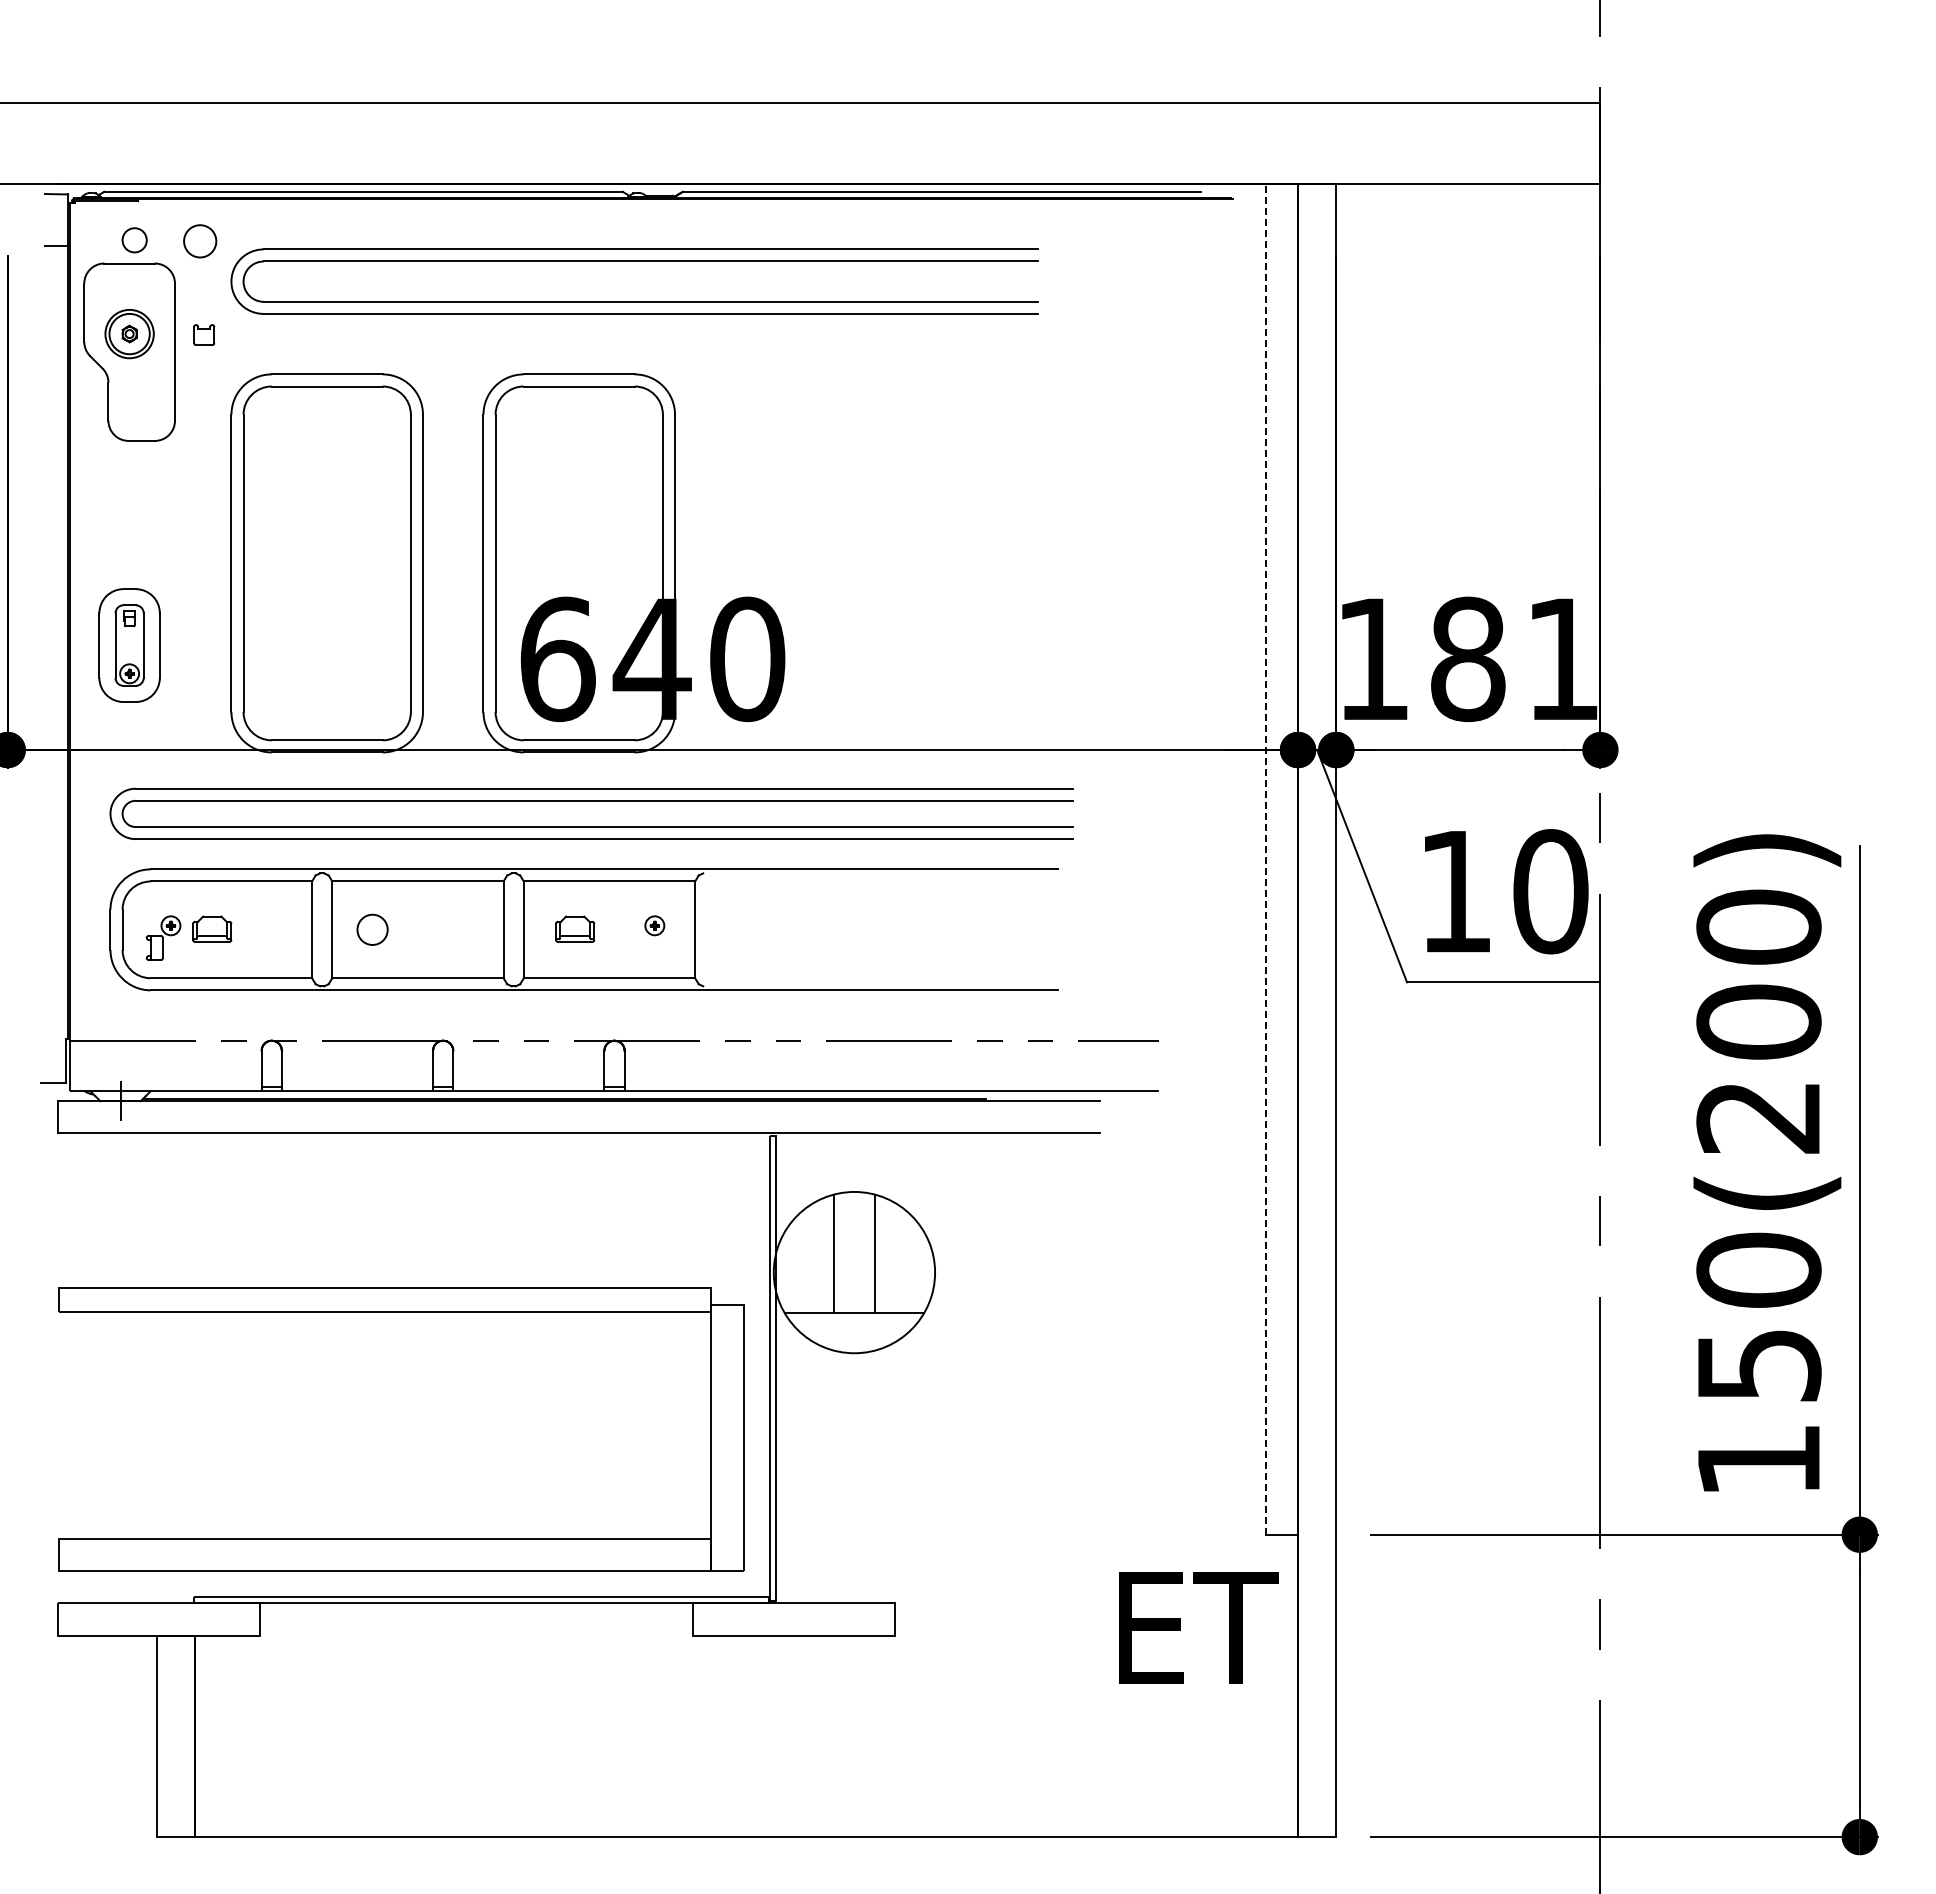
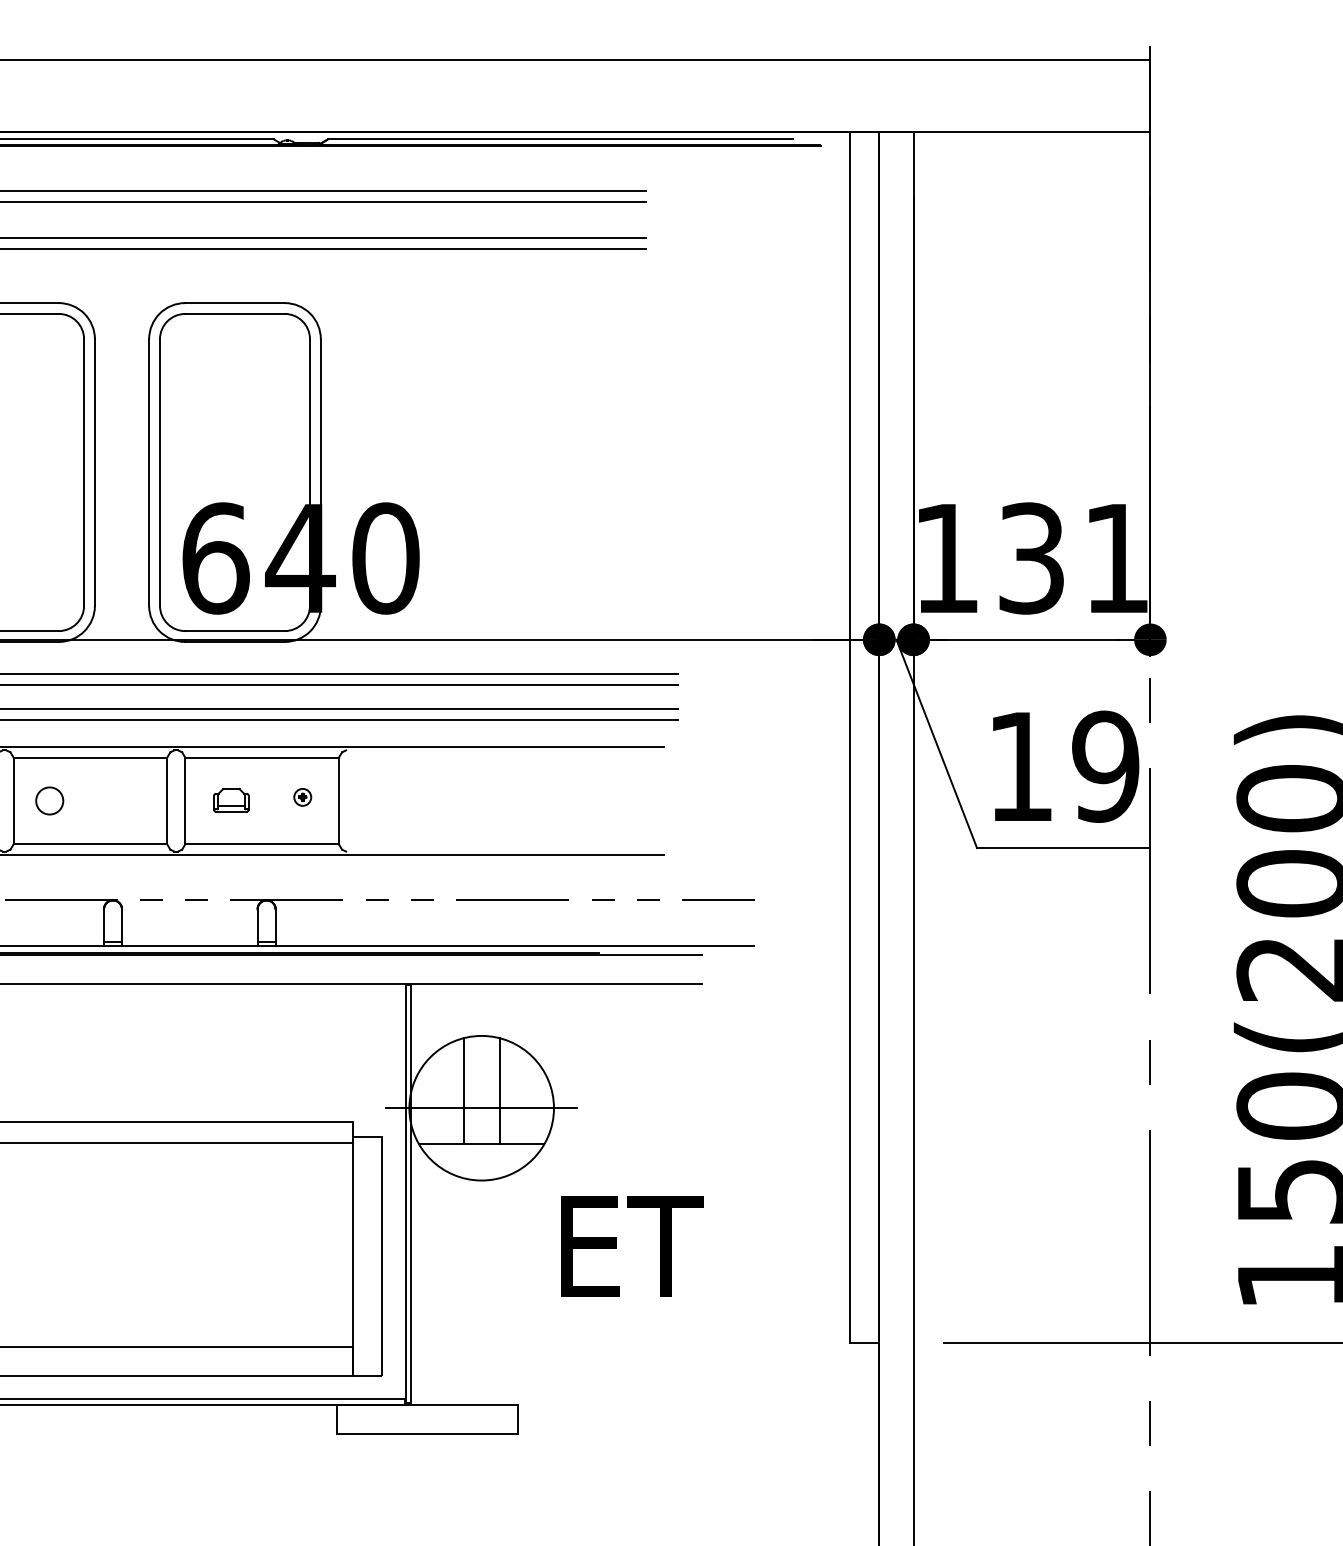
text: (1468, 659) -> (1032, 558), 181 -> 131
line: (1265, 858) -> (850, 737), dashed -> solid
text: (1550, 891) -> (1105, 766), 10 -> 19
line: (854, 1272) -> (481, 1108), added
text: (1198, 1627) -> (632, 1246), moved

